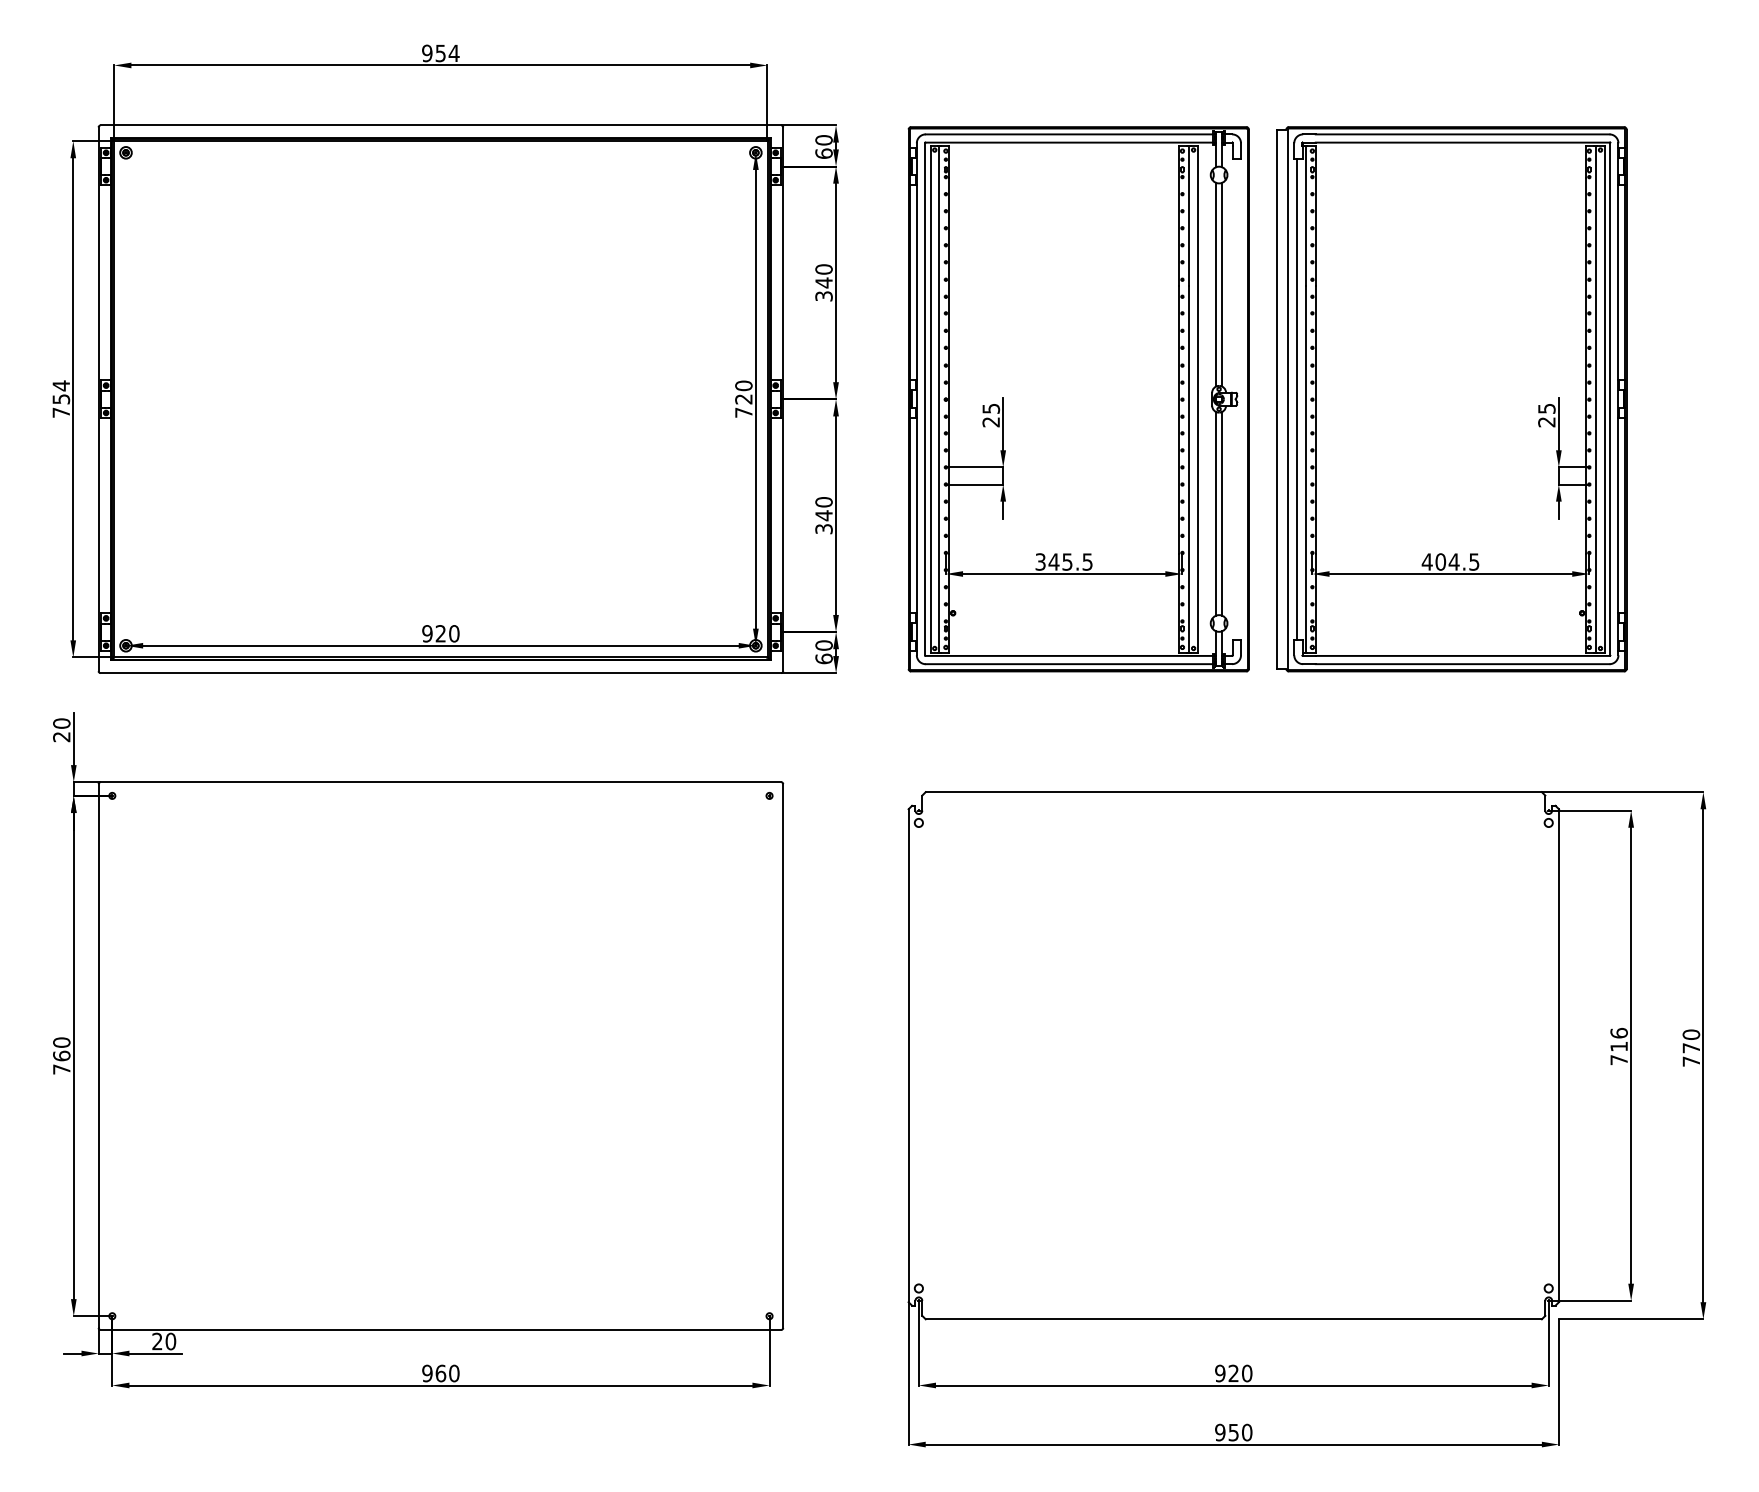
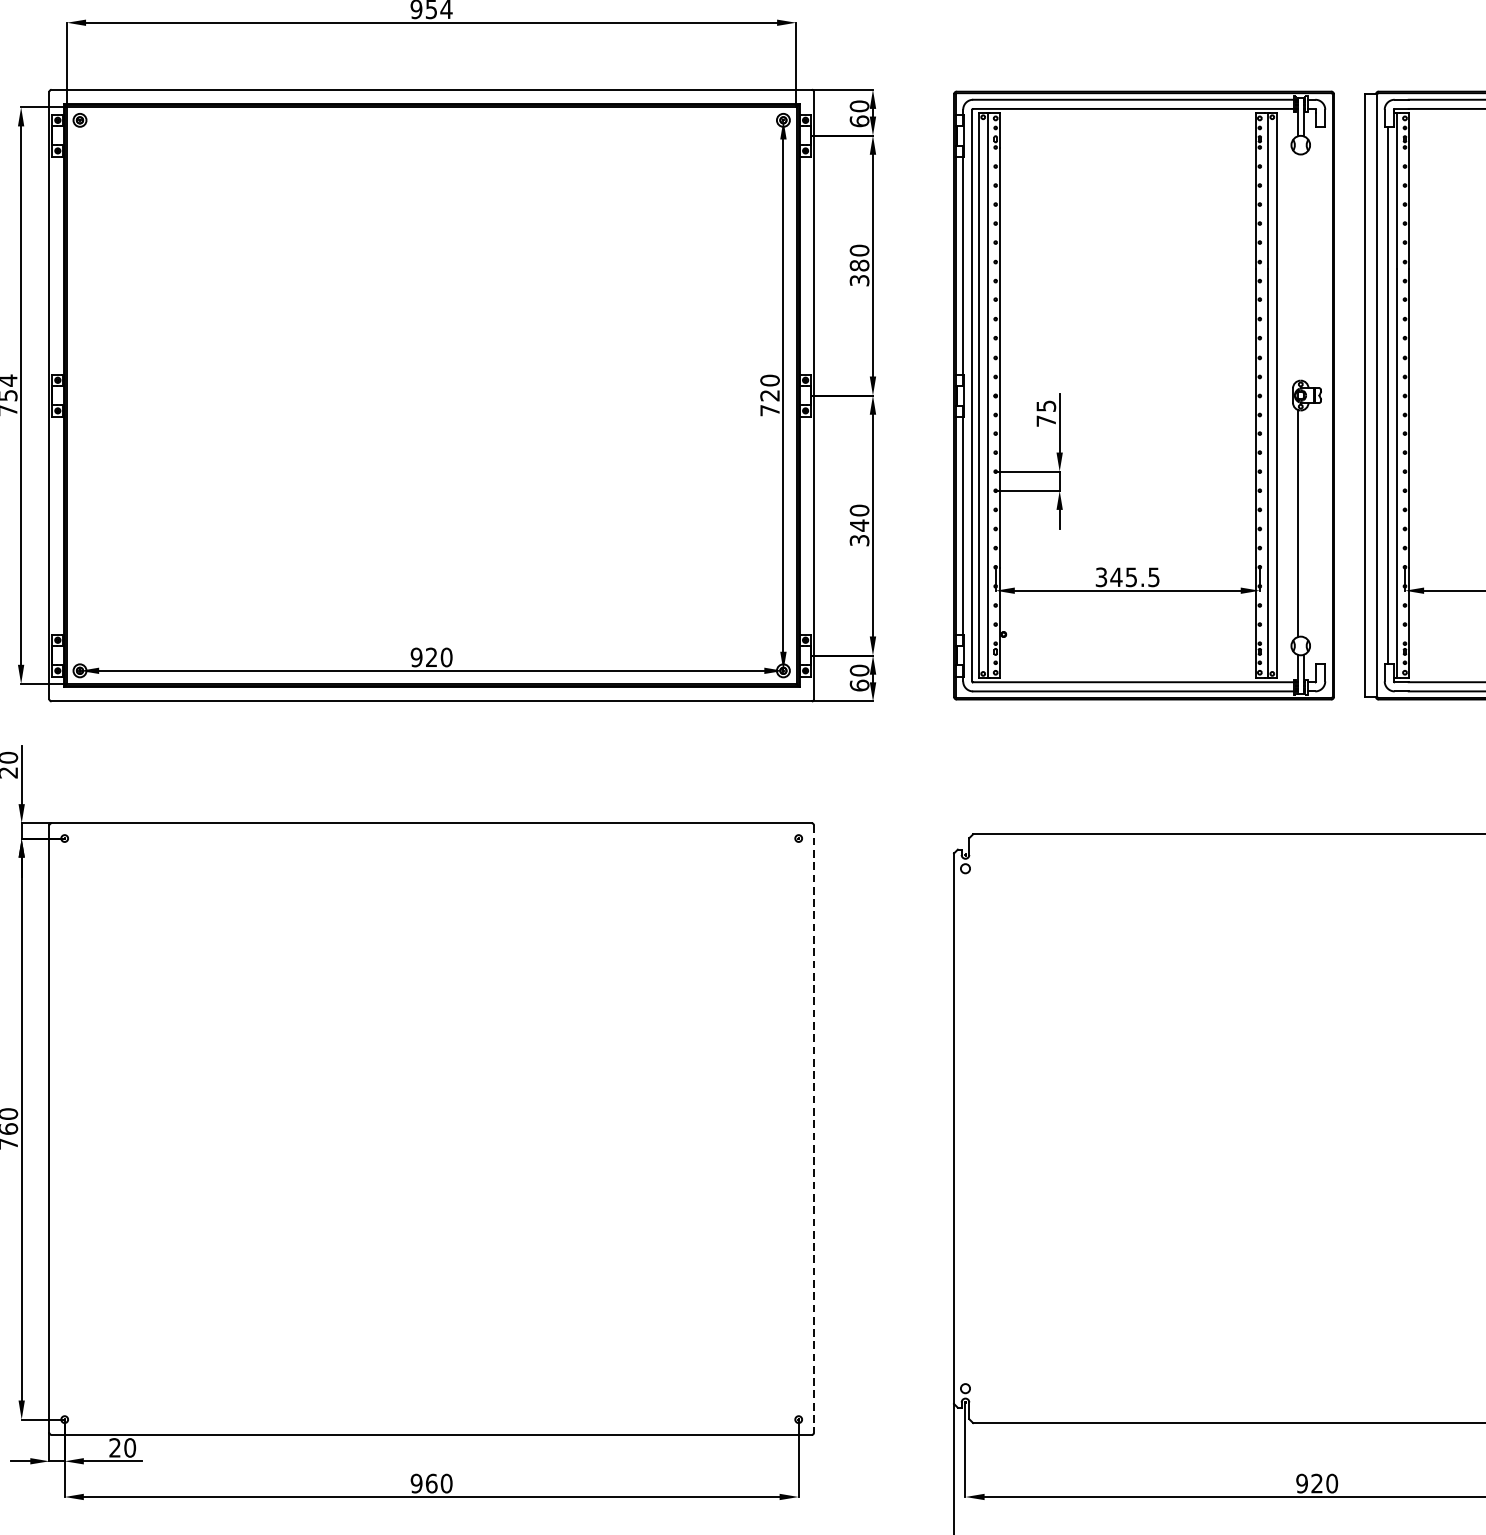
text: (823, 282) -> (858, 265), 340 -> 380
line: (1216, 284) -> (1297, 267), removed
line: (1221, 284) -> (1303, 267), removed
text: (990, 422) -> (1045, 421), 25 -> 75
line: (1221, 513) -> (1303, 523), removed
line: (783, 1056) -> (814, 1129), solid -> dashed

